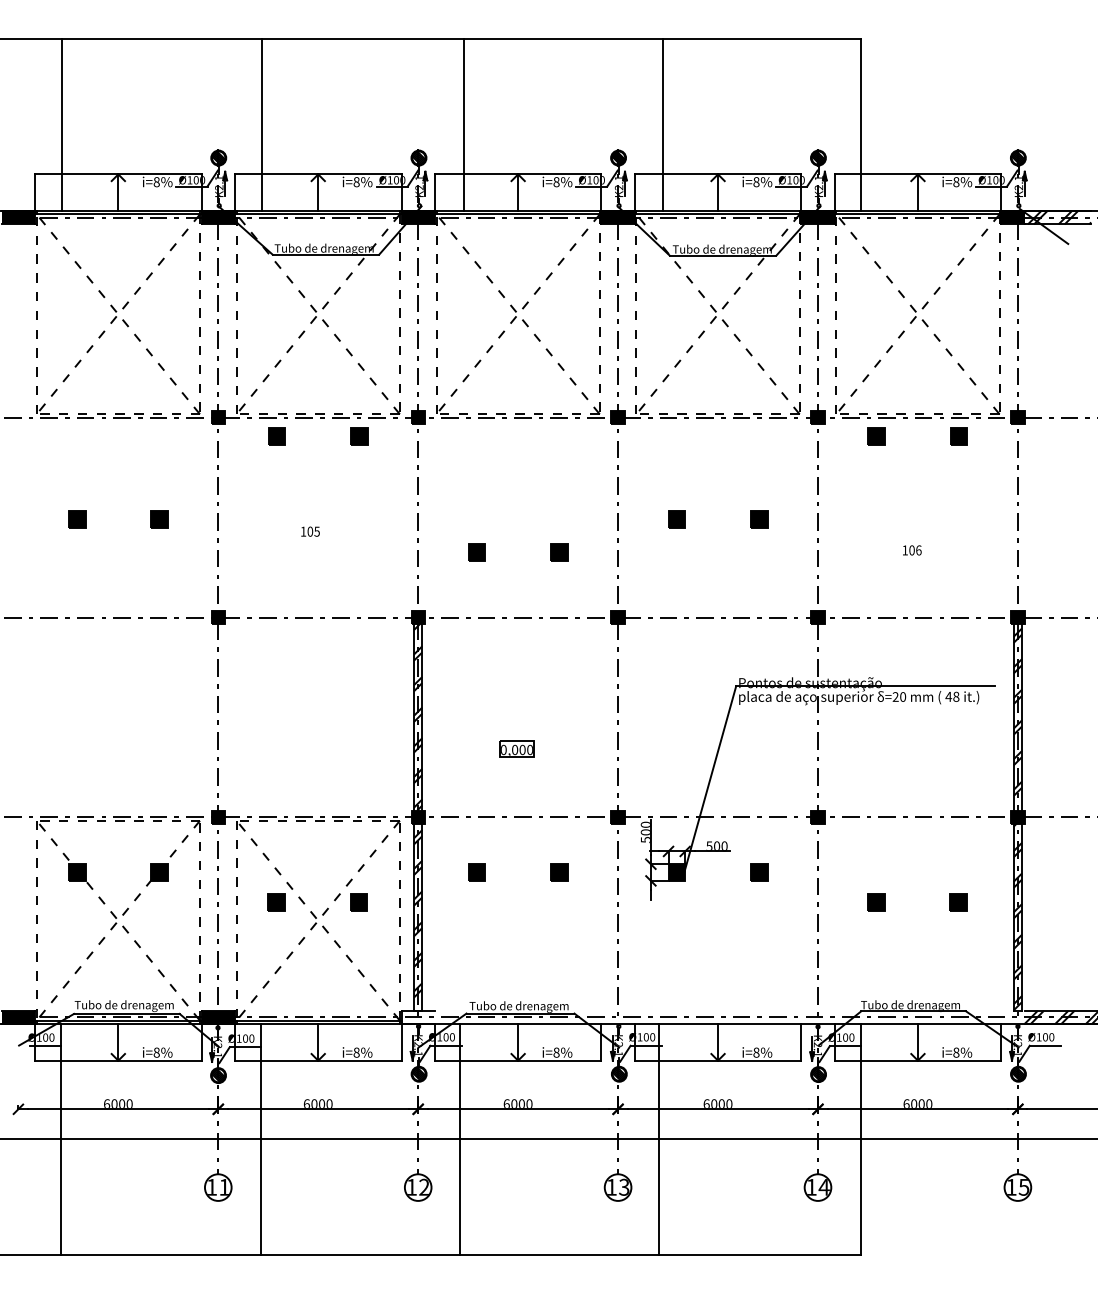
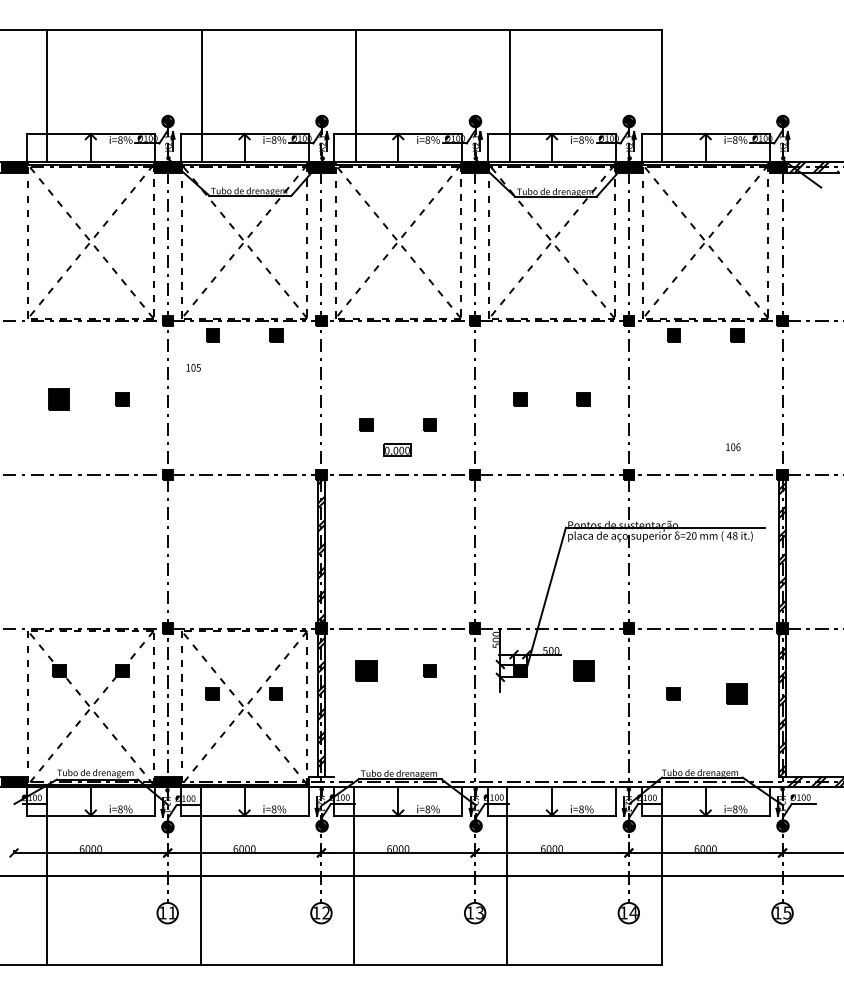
part: (77, 519) -> (59, 399), size x1.6
text: (310, 531) -> (193, 367), moved
text: (912, 550) -> (733, 447), moved
part: (517, 748) -> (397, 449), moved
part: (476, 871) -> (366, 670), size x1.6
part: (759, 871) -> (583, 670), size x1.6
part: (958, 901) -> (736, 693), size x1.6

